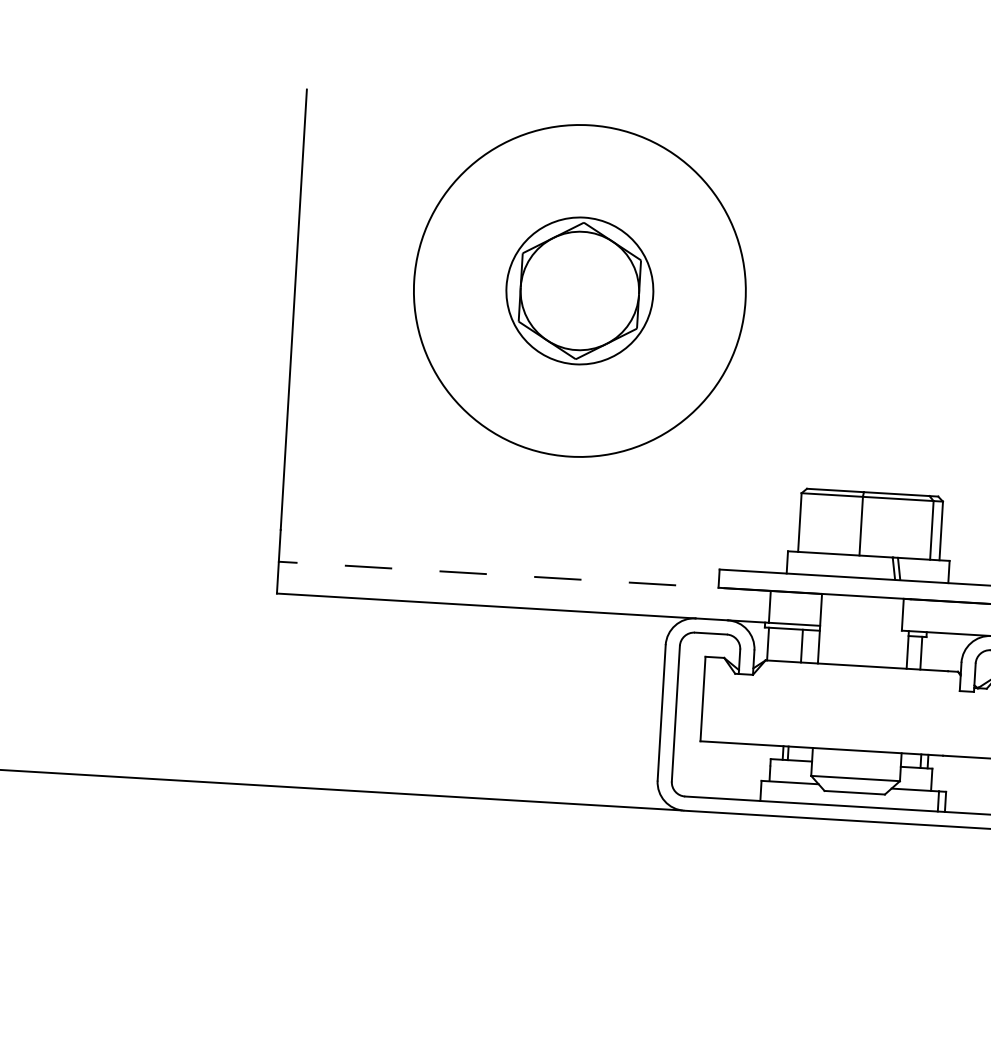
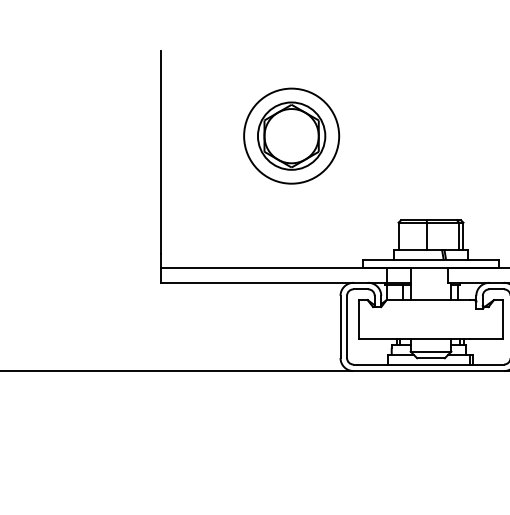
circle: (579, 289) -> (291, 135), size x0.62
line: (525, 577) -> (274, 268), dashed -> solid

